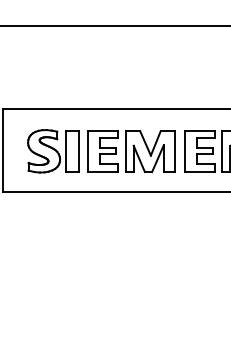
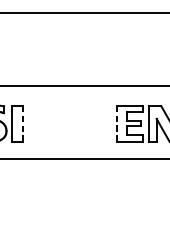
line: (78, 150) -> (22, 123), solid -> dashed
part: (131, 151) -> (69, 123), removed
line: (184, 151) -> (116, 123), solid -> dashed

